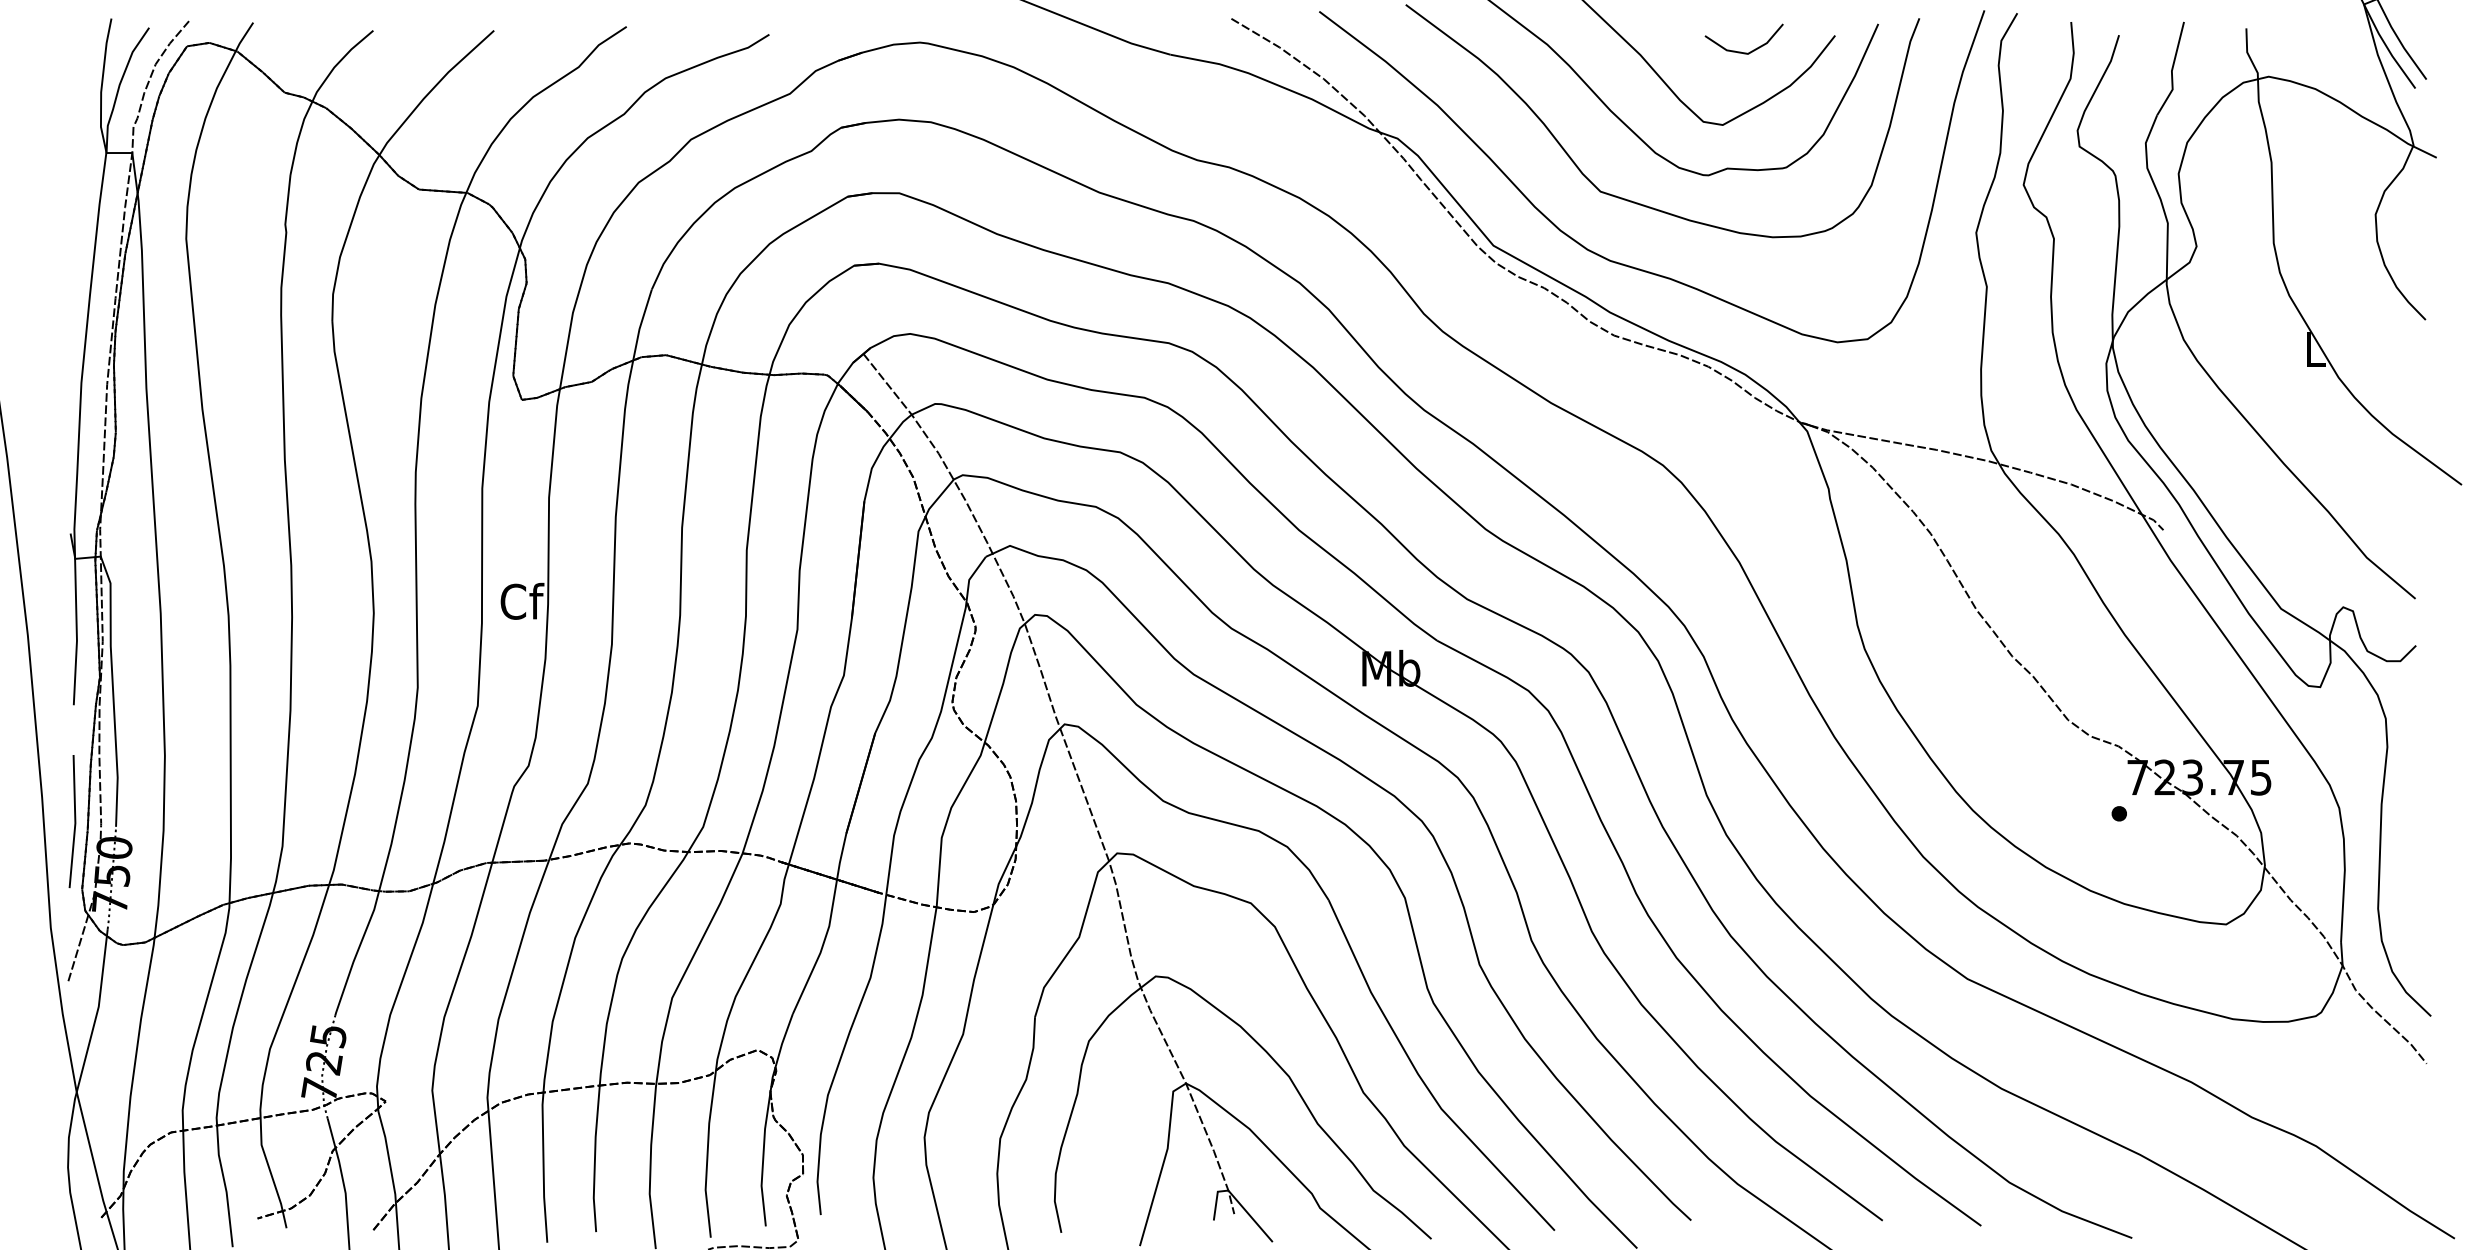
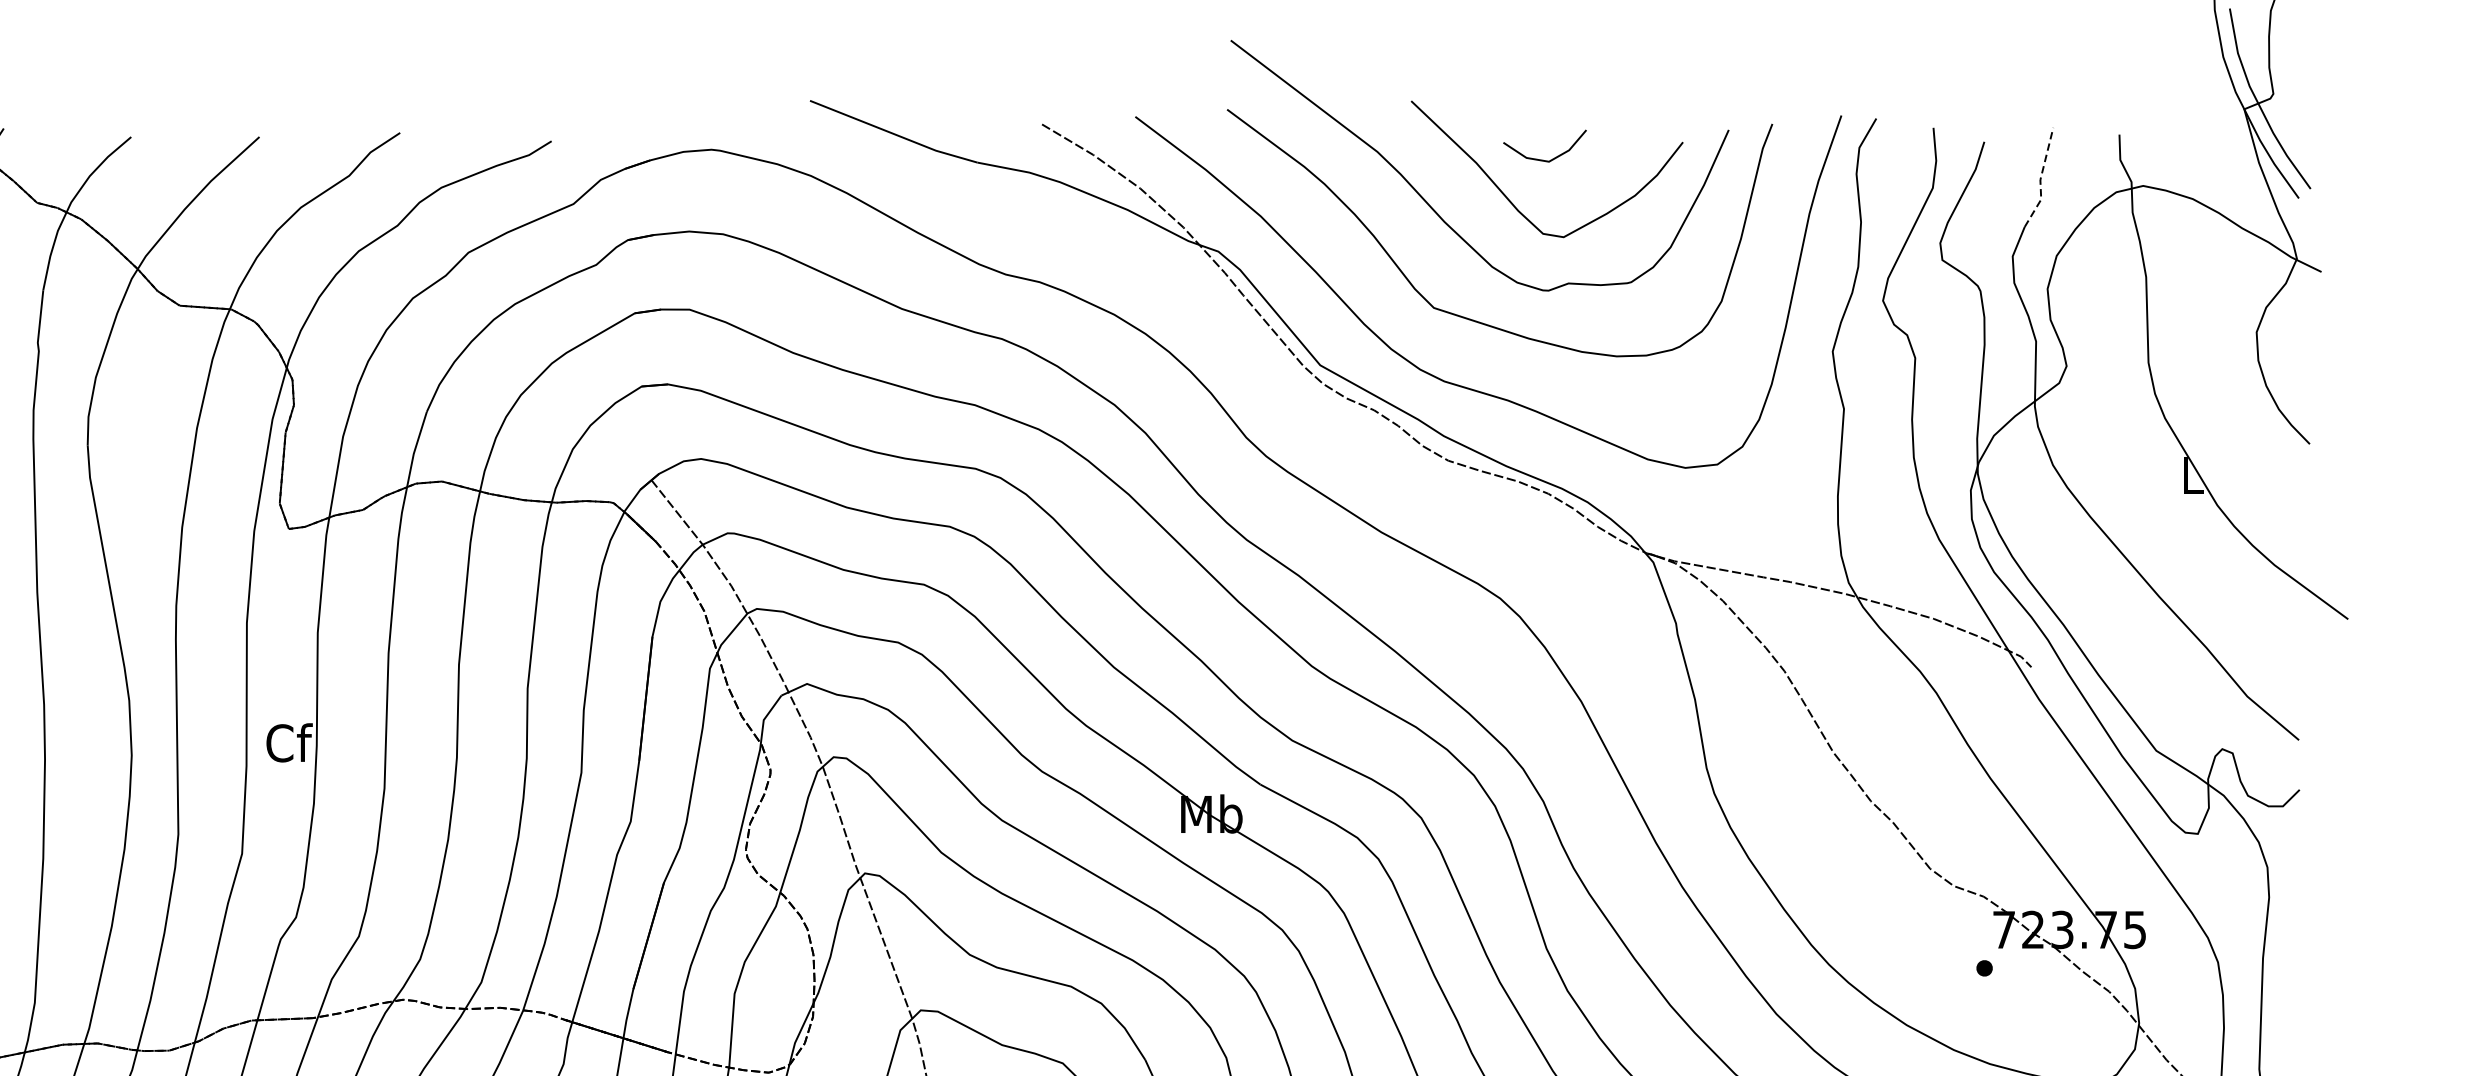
line: (1741, 51) -> (1542, 159), moved
line: (2171, 71) -> (2039, 180), solid -> dashed

